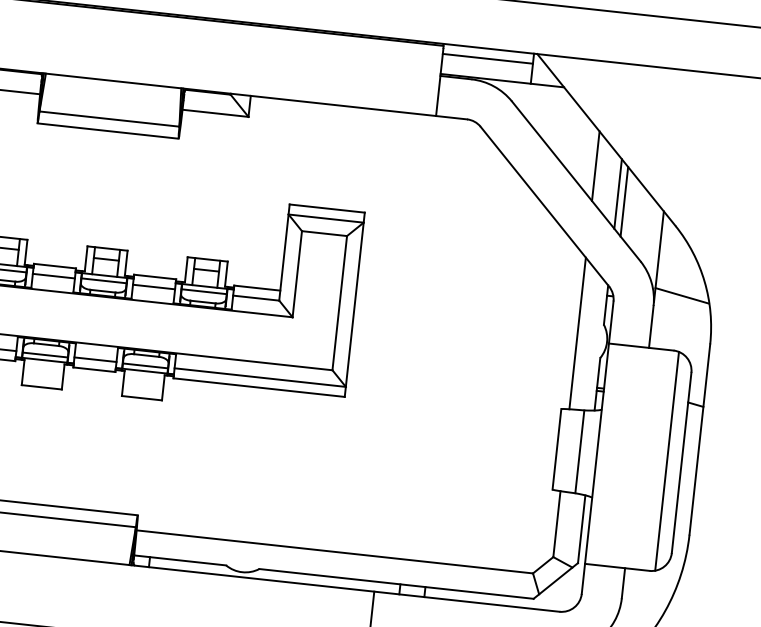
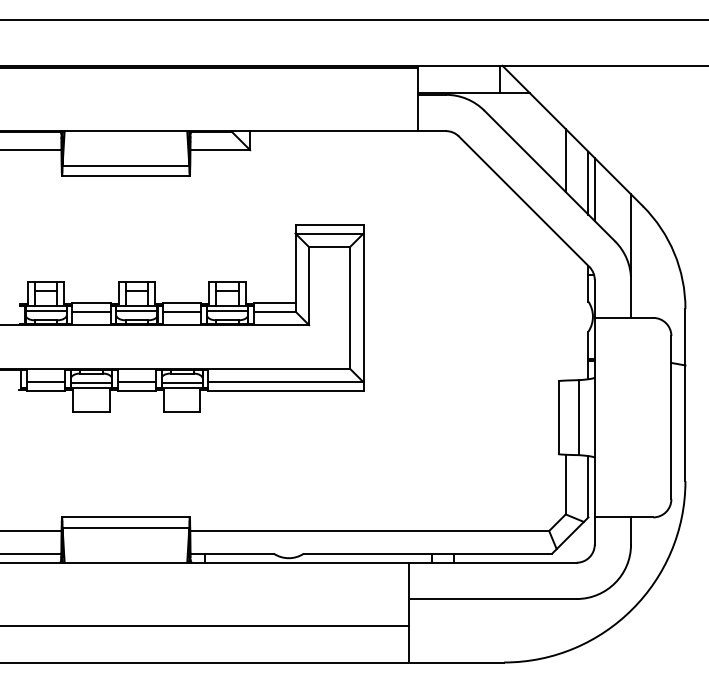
line: (487, 58) -> (458, 74), removed
line: (682, 295) -> (655, 267), removed
line: (577, 332) -> (565, 311), removed
line: (667, 461) -> (658, 417), removed

